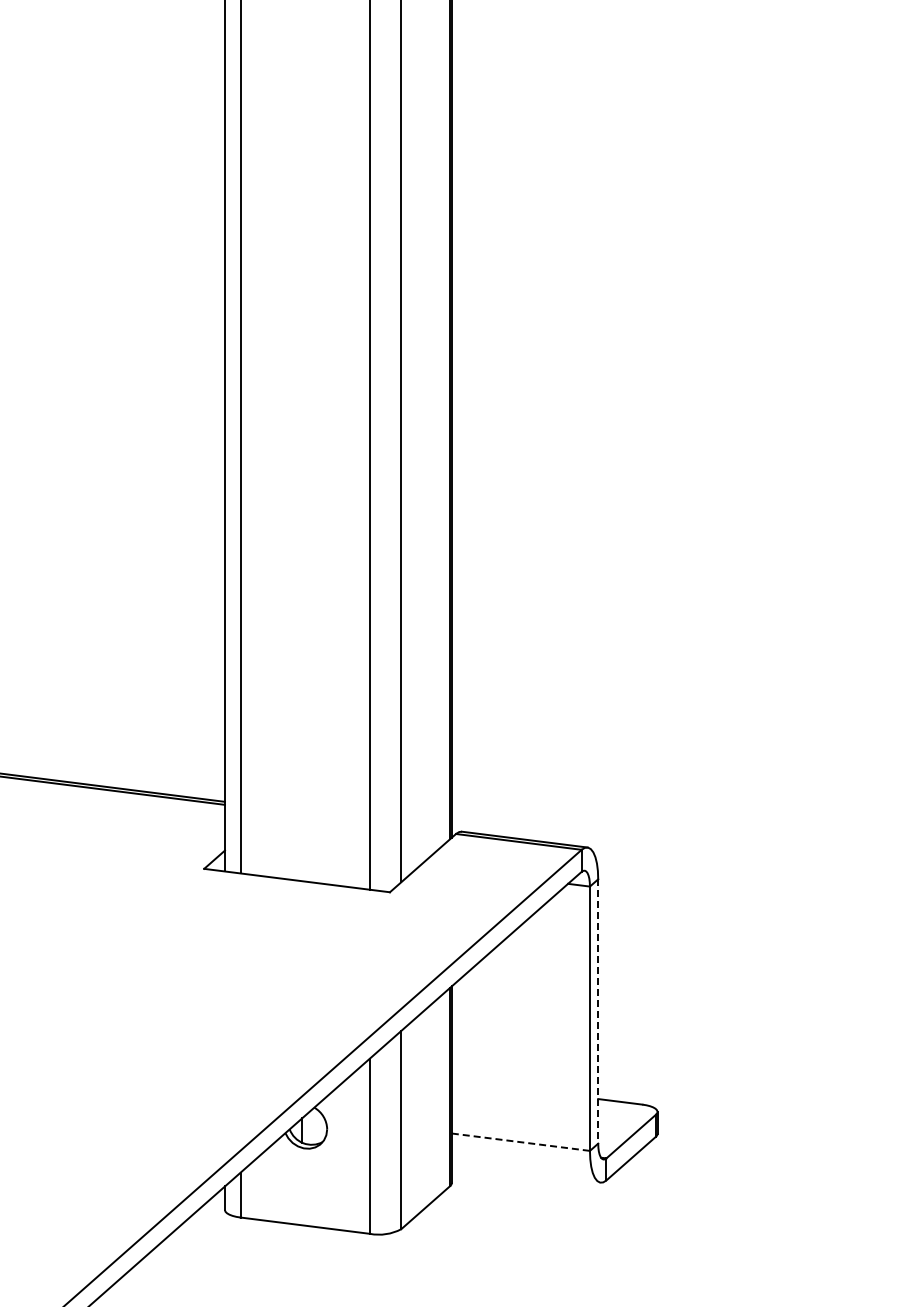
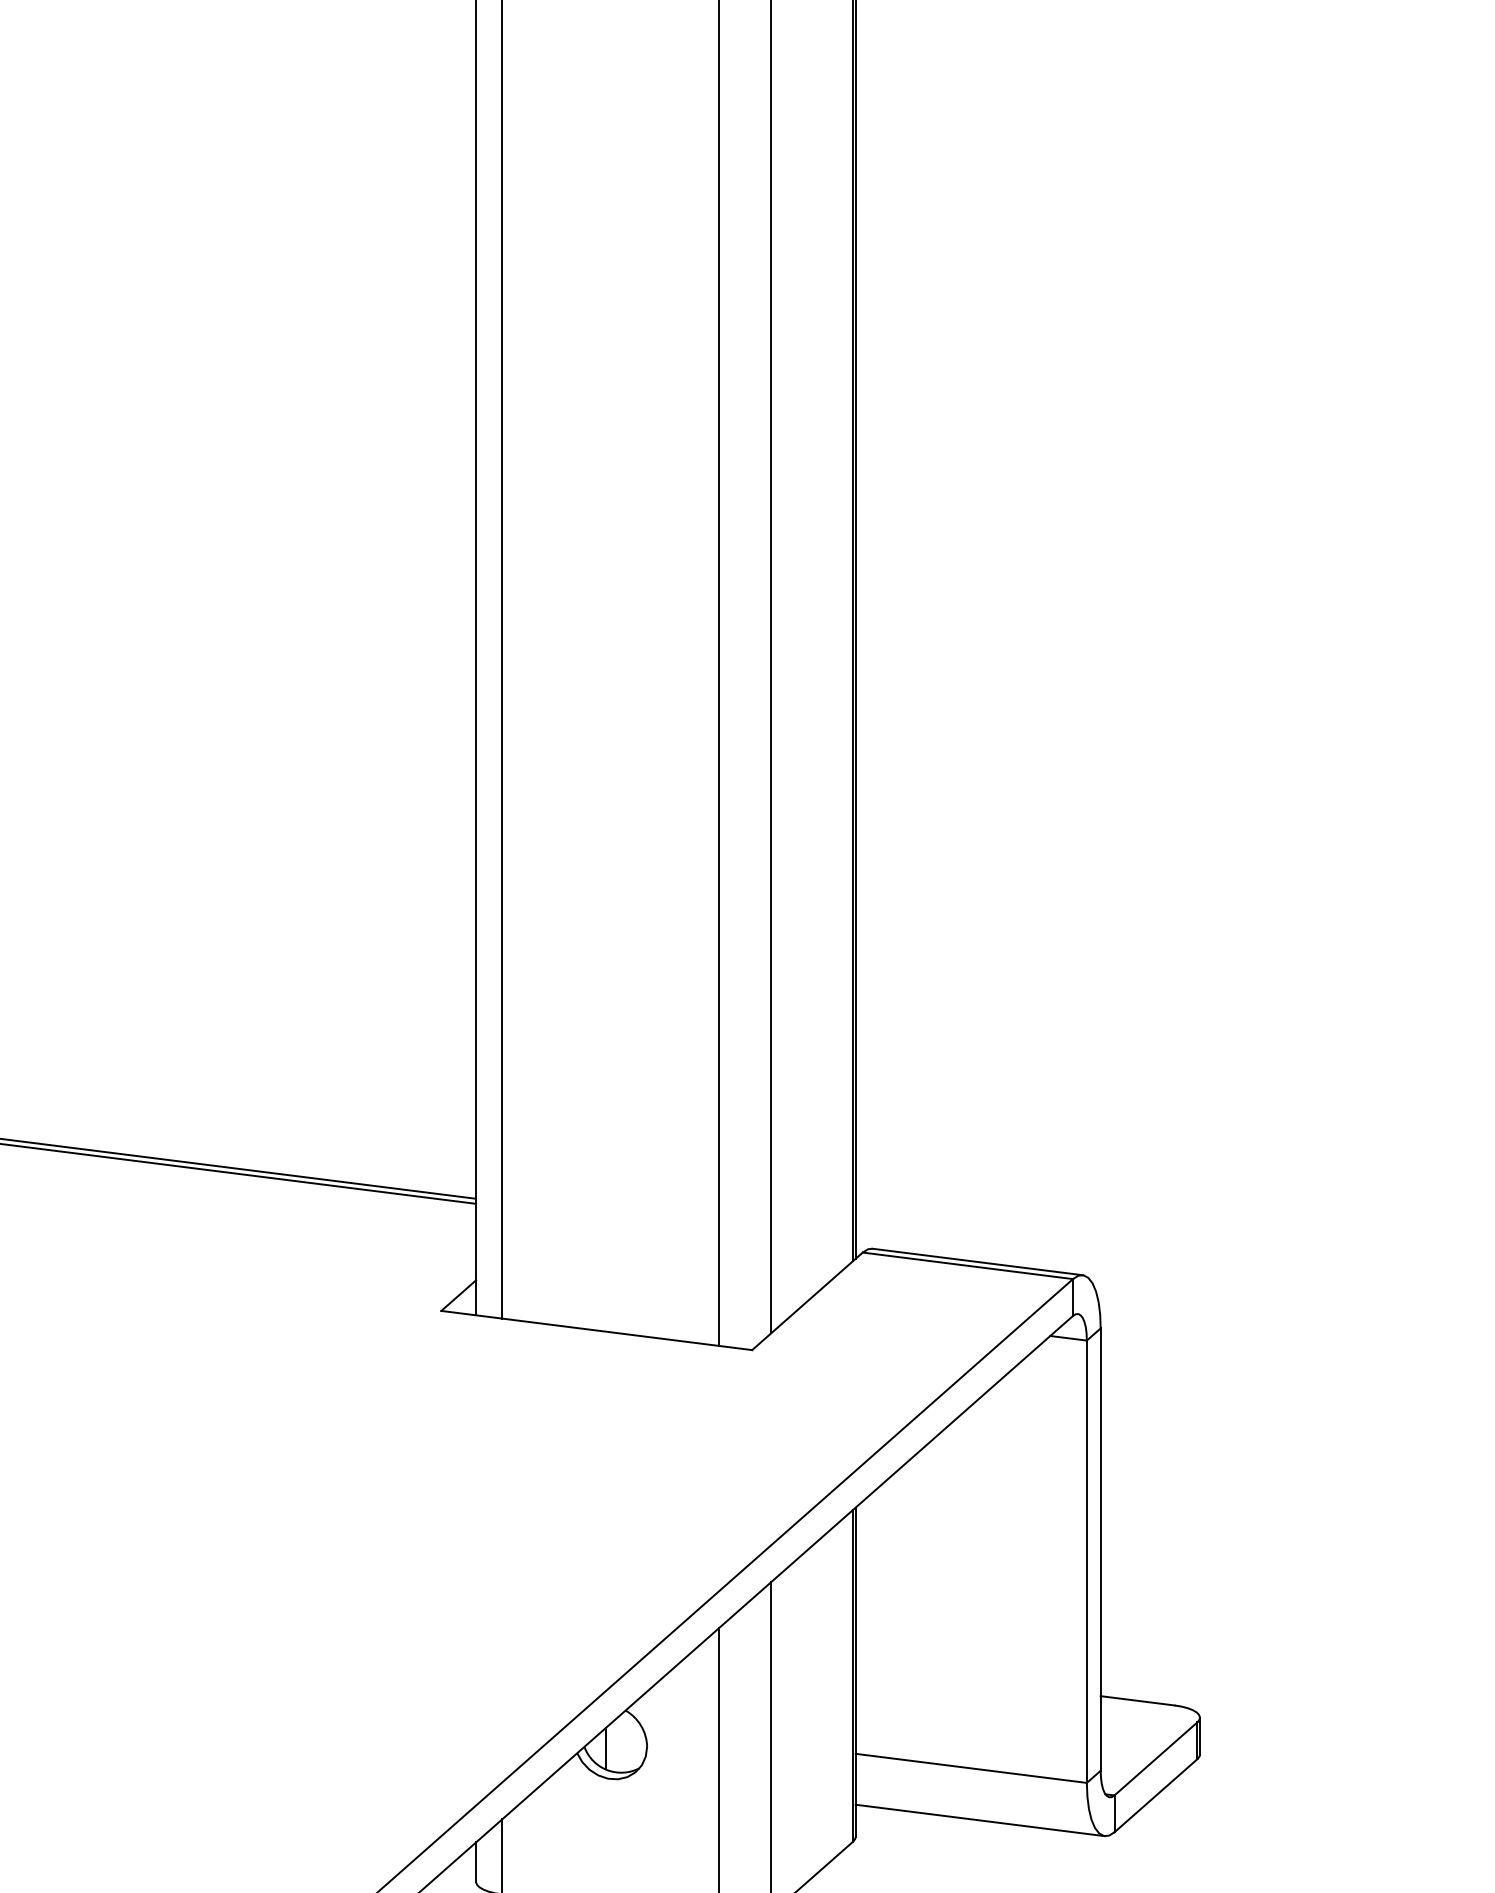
line: (598, 1011) -> (1101, 1549), dashed -> solid
line: (520, 1142) -> (970, 1768), dashed -> solid
line: (525, 1172) -> (978, 1819), added

